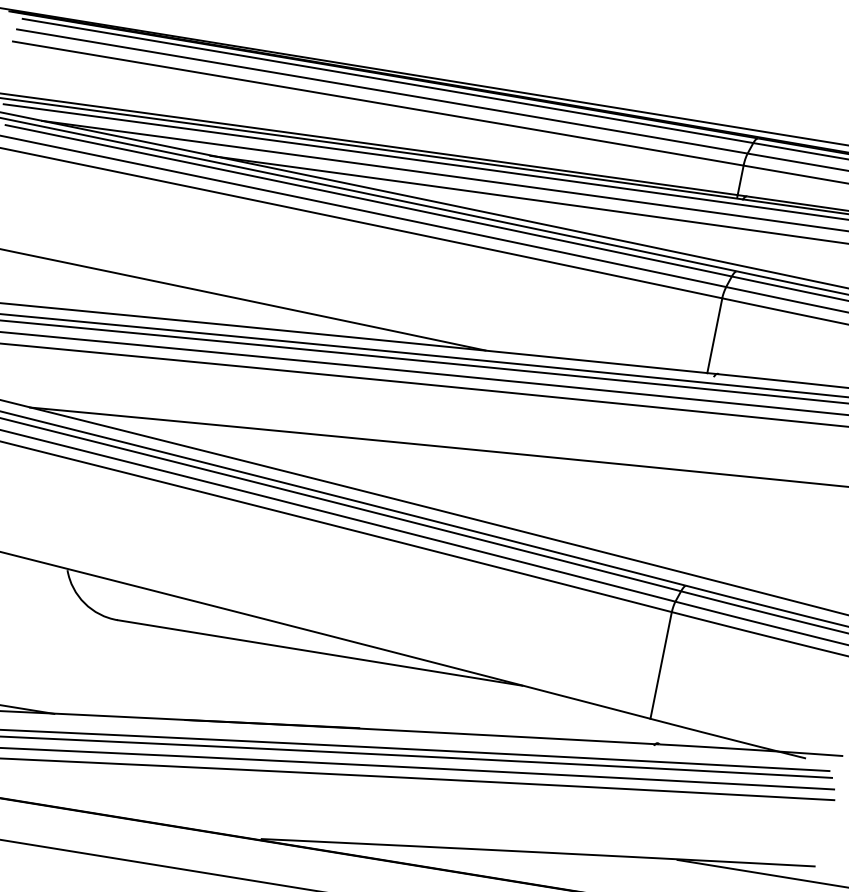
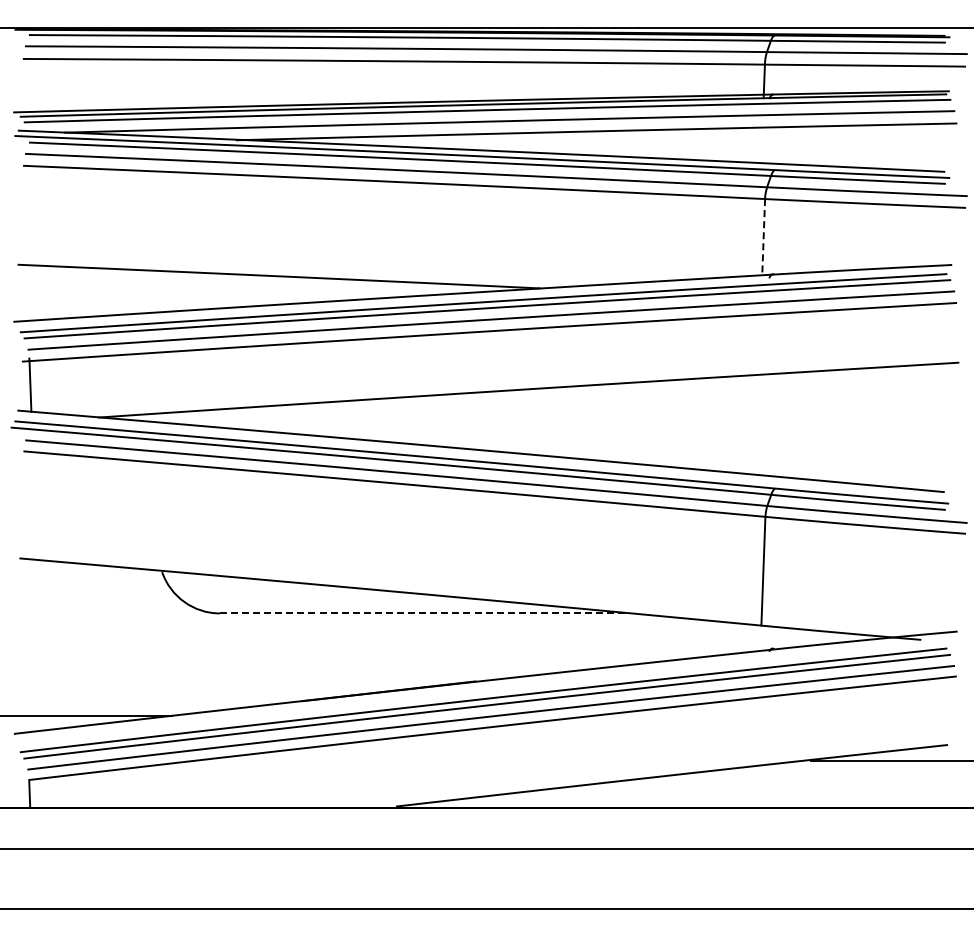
line: (714, 336) -> (763, 237), solid -> dashed
line: (319, 652) -> (424, 613), solid -> dashed

